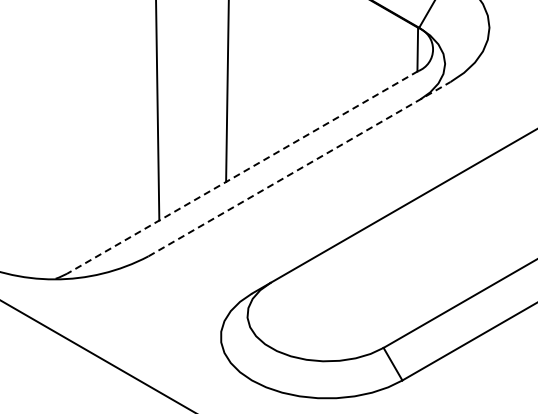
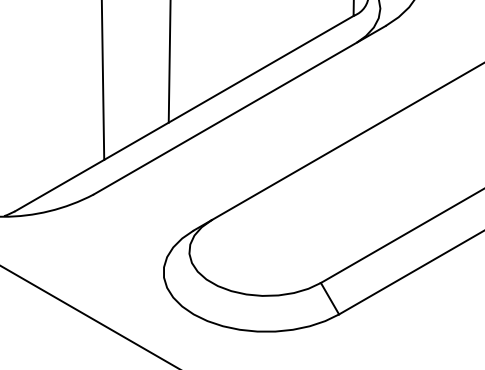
line: (299, 168) -> (239, 109), dashed -> solid
line: (242, 172) -> (184, 113), dashed -> solid

